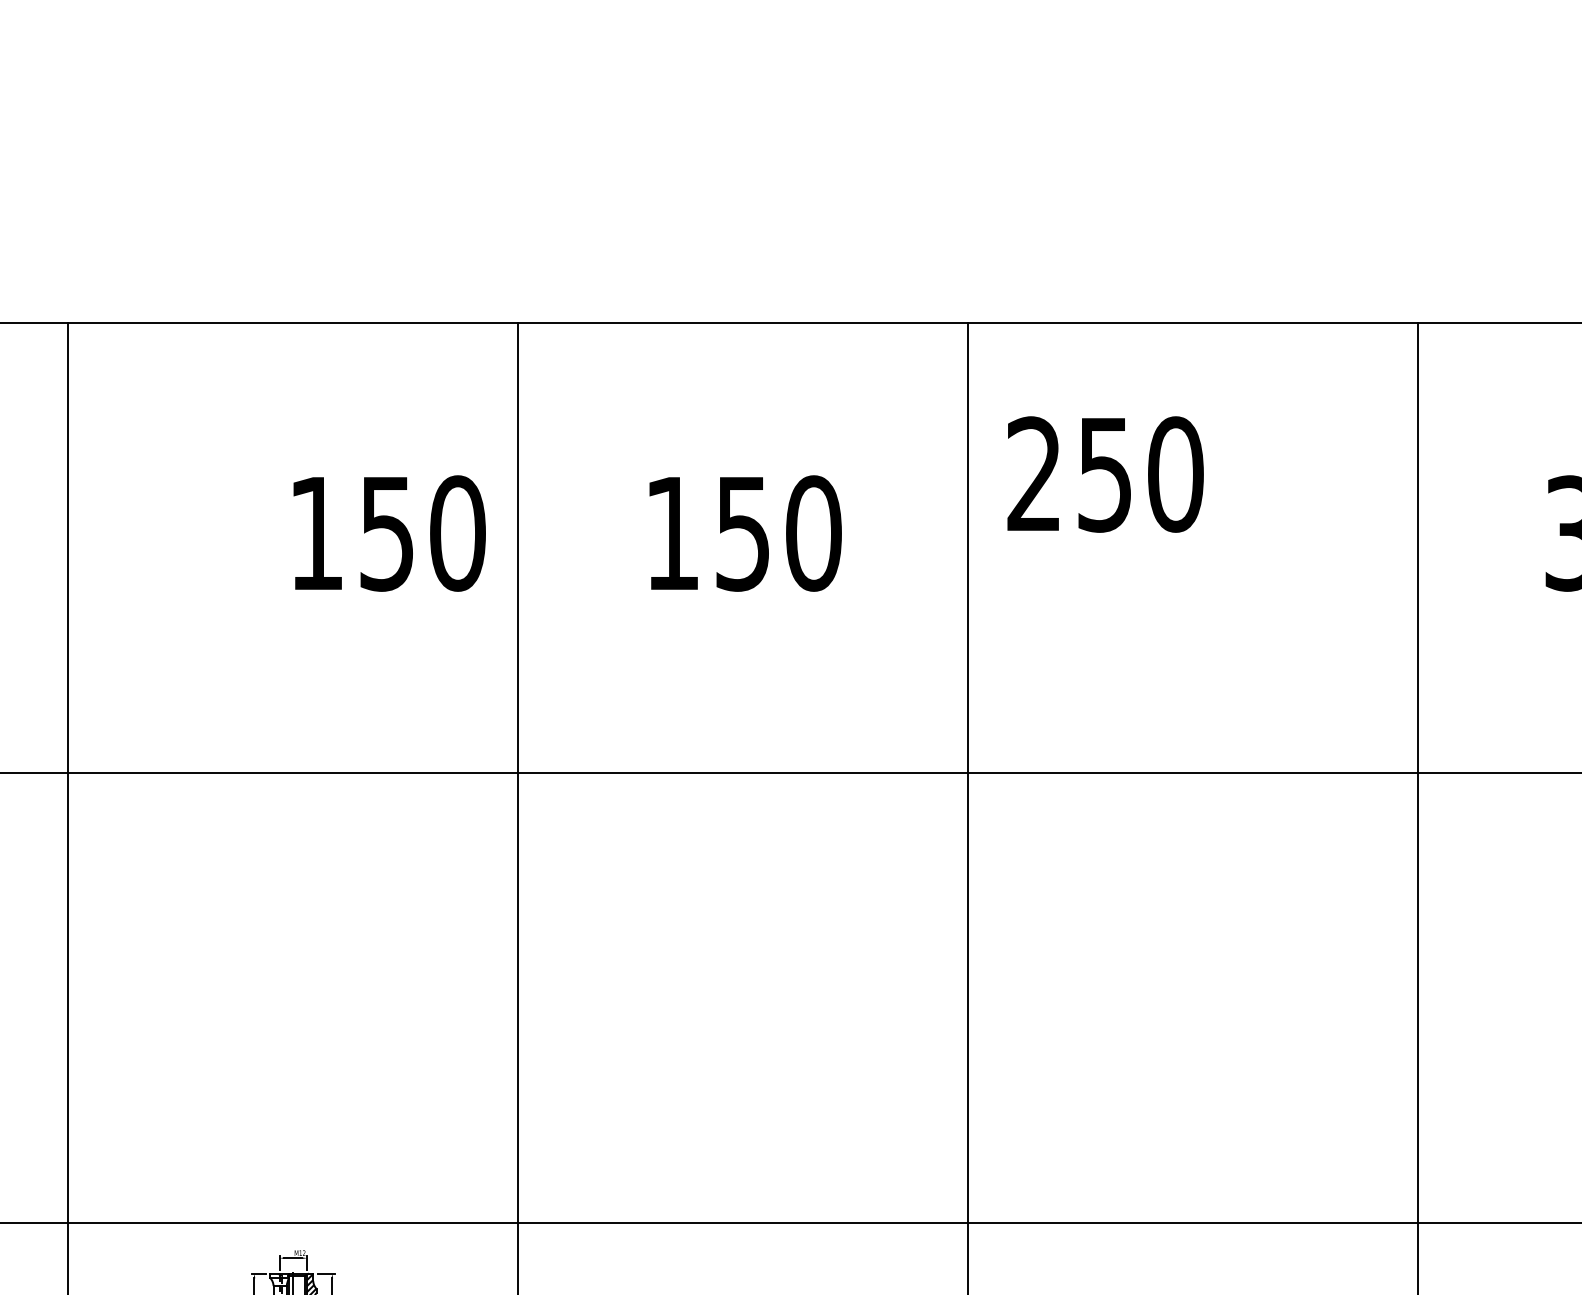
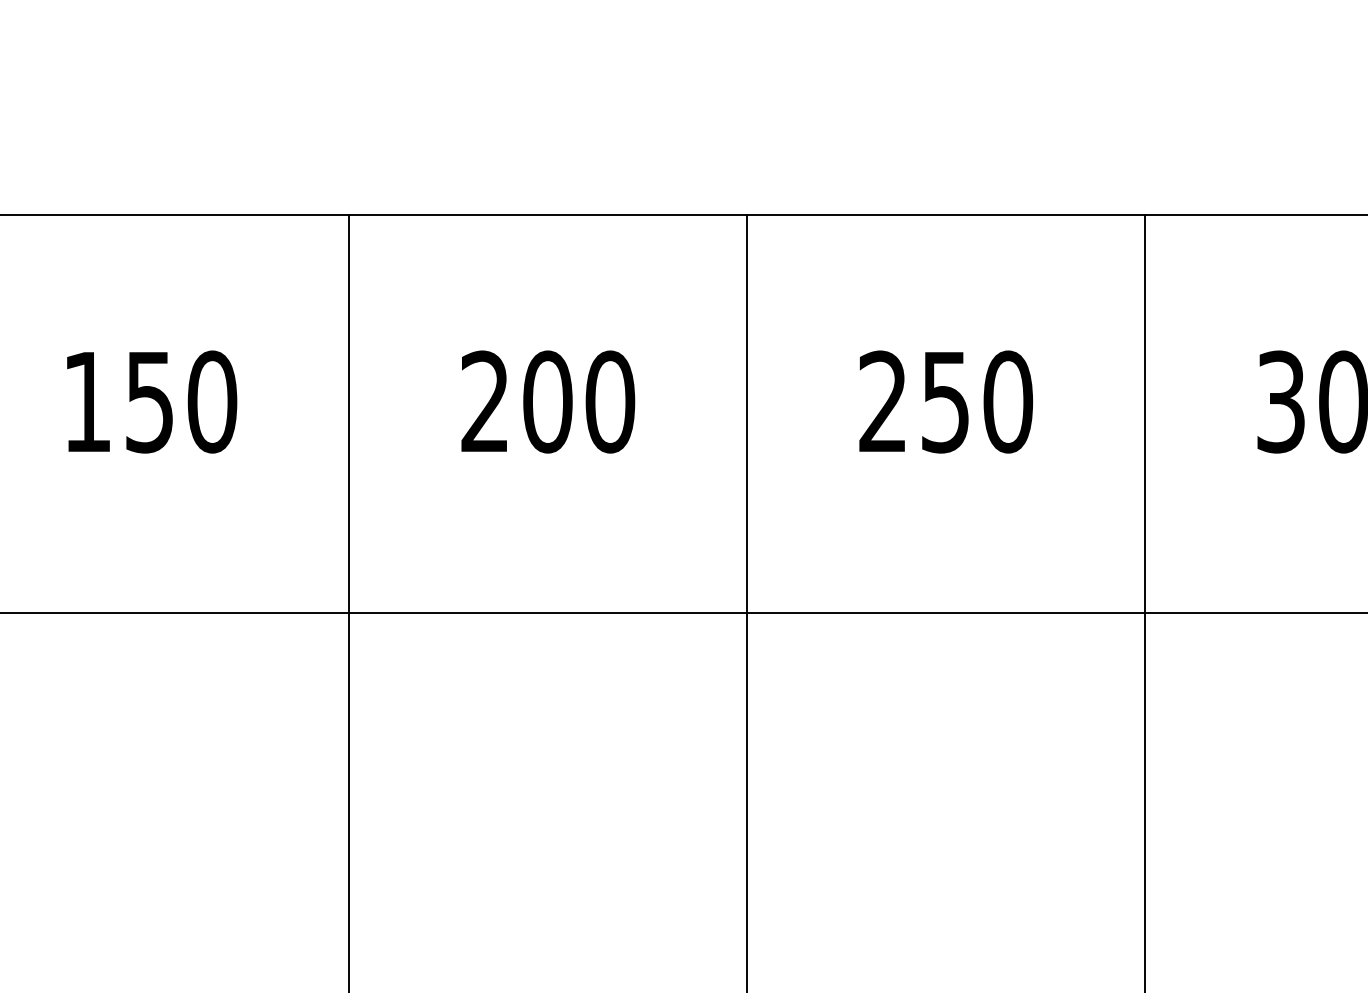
text: (1105, 474) -> (946, 401), moved
text: (389, 533) -> (151, 401), moved
text: (708, 533) -> (517, 401), 150 -> 200

